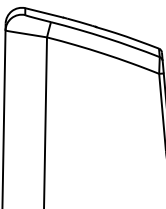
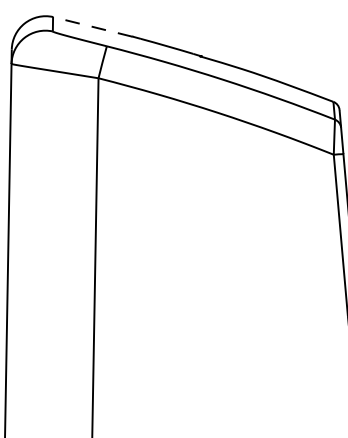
line: (43, 12) -> (91, 26), solid -> dashed

